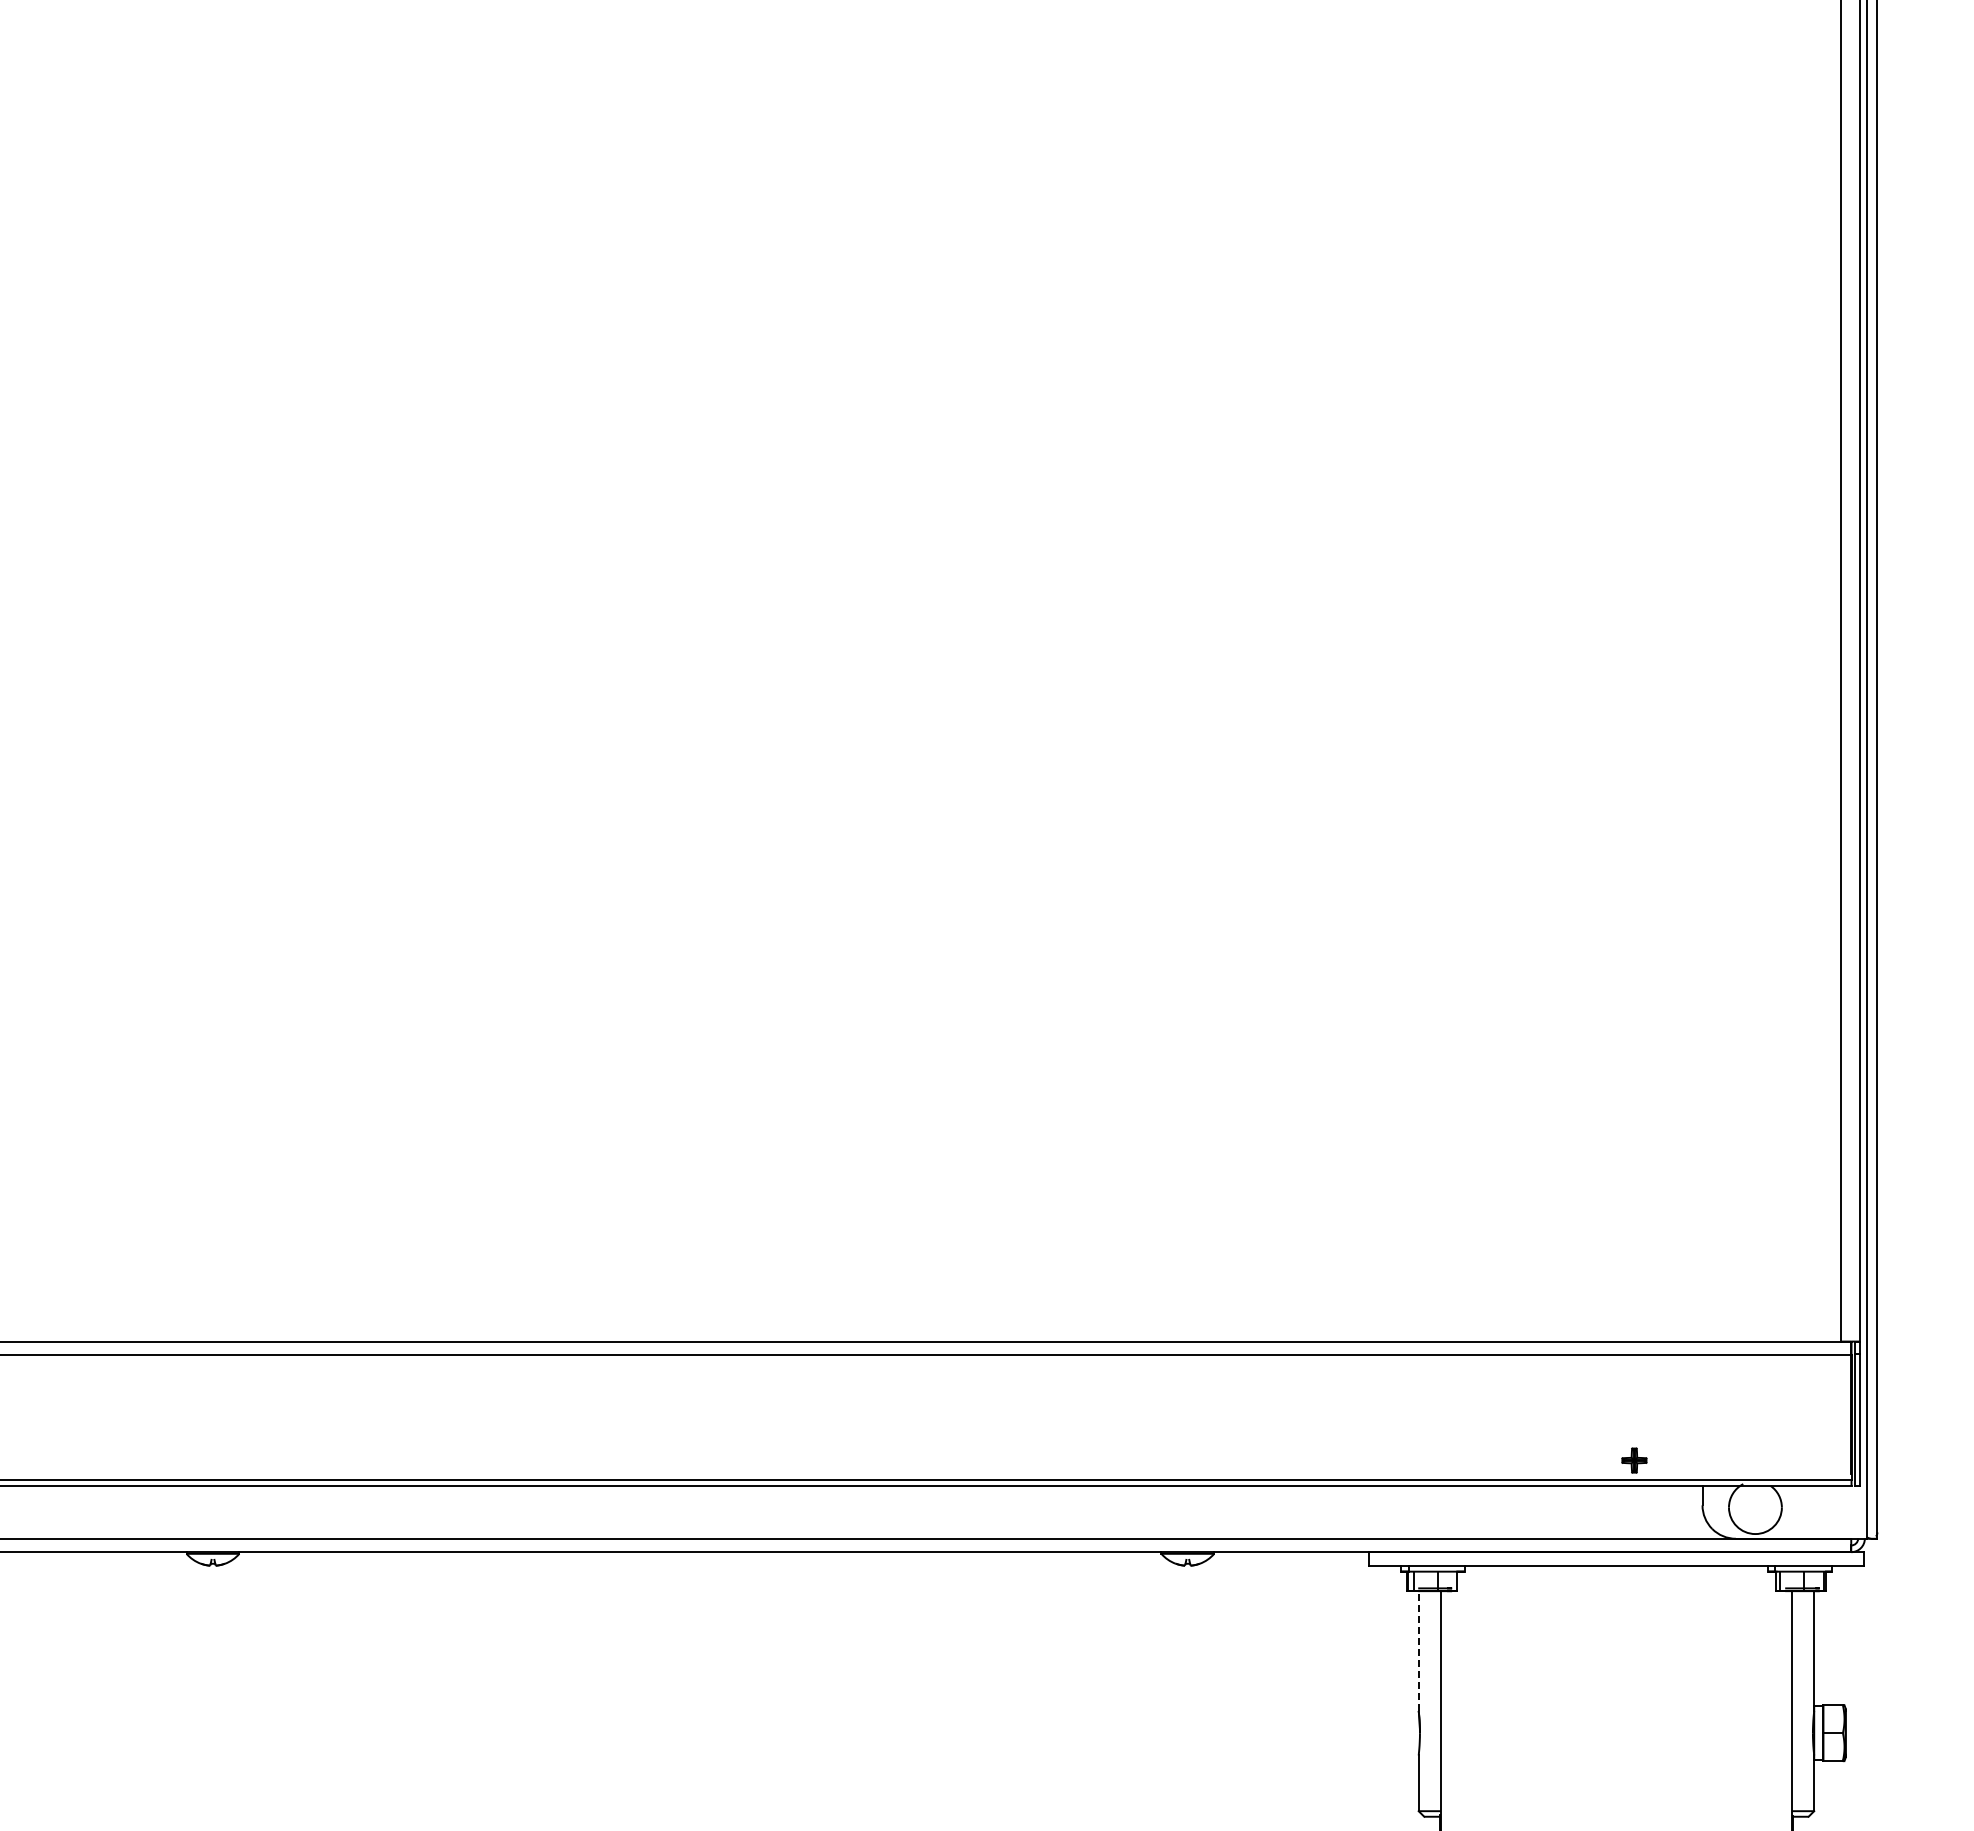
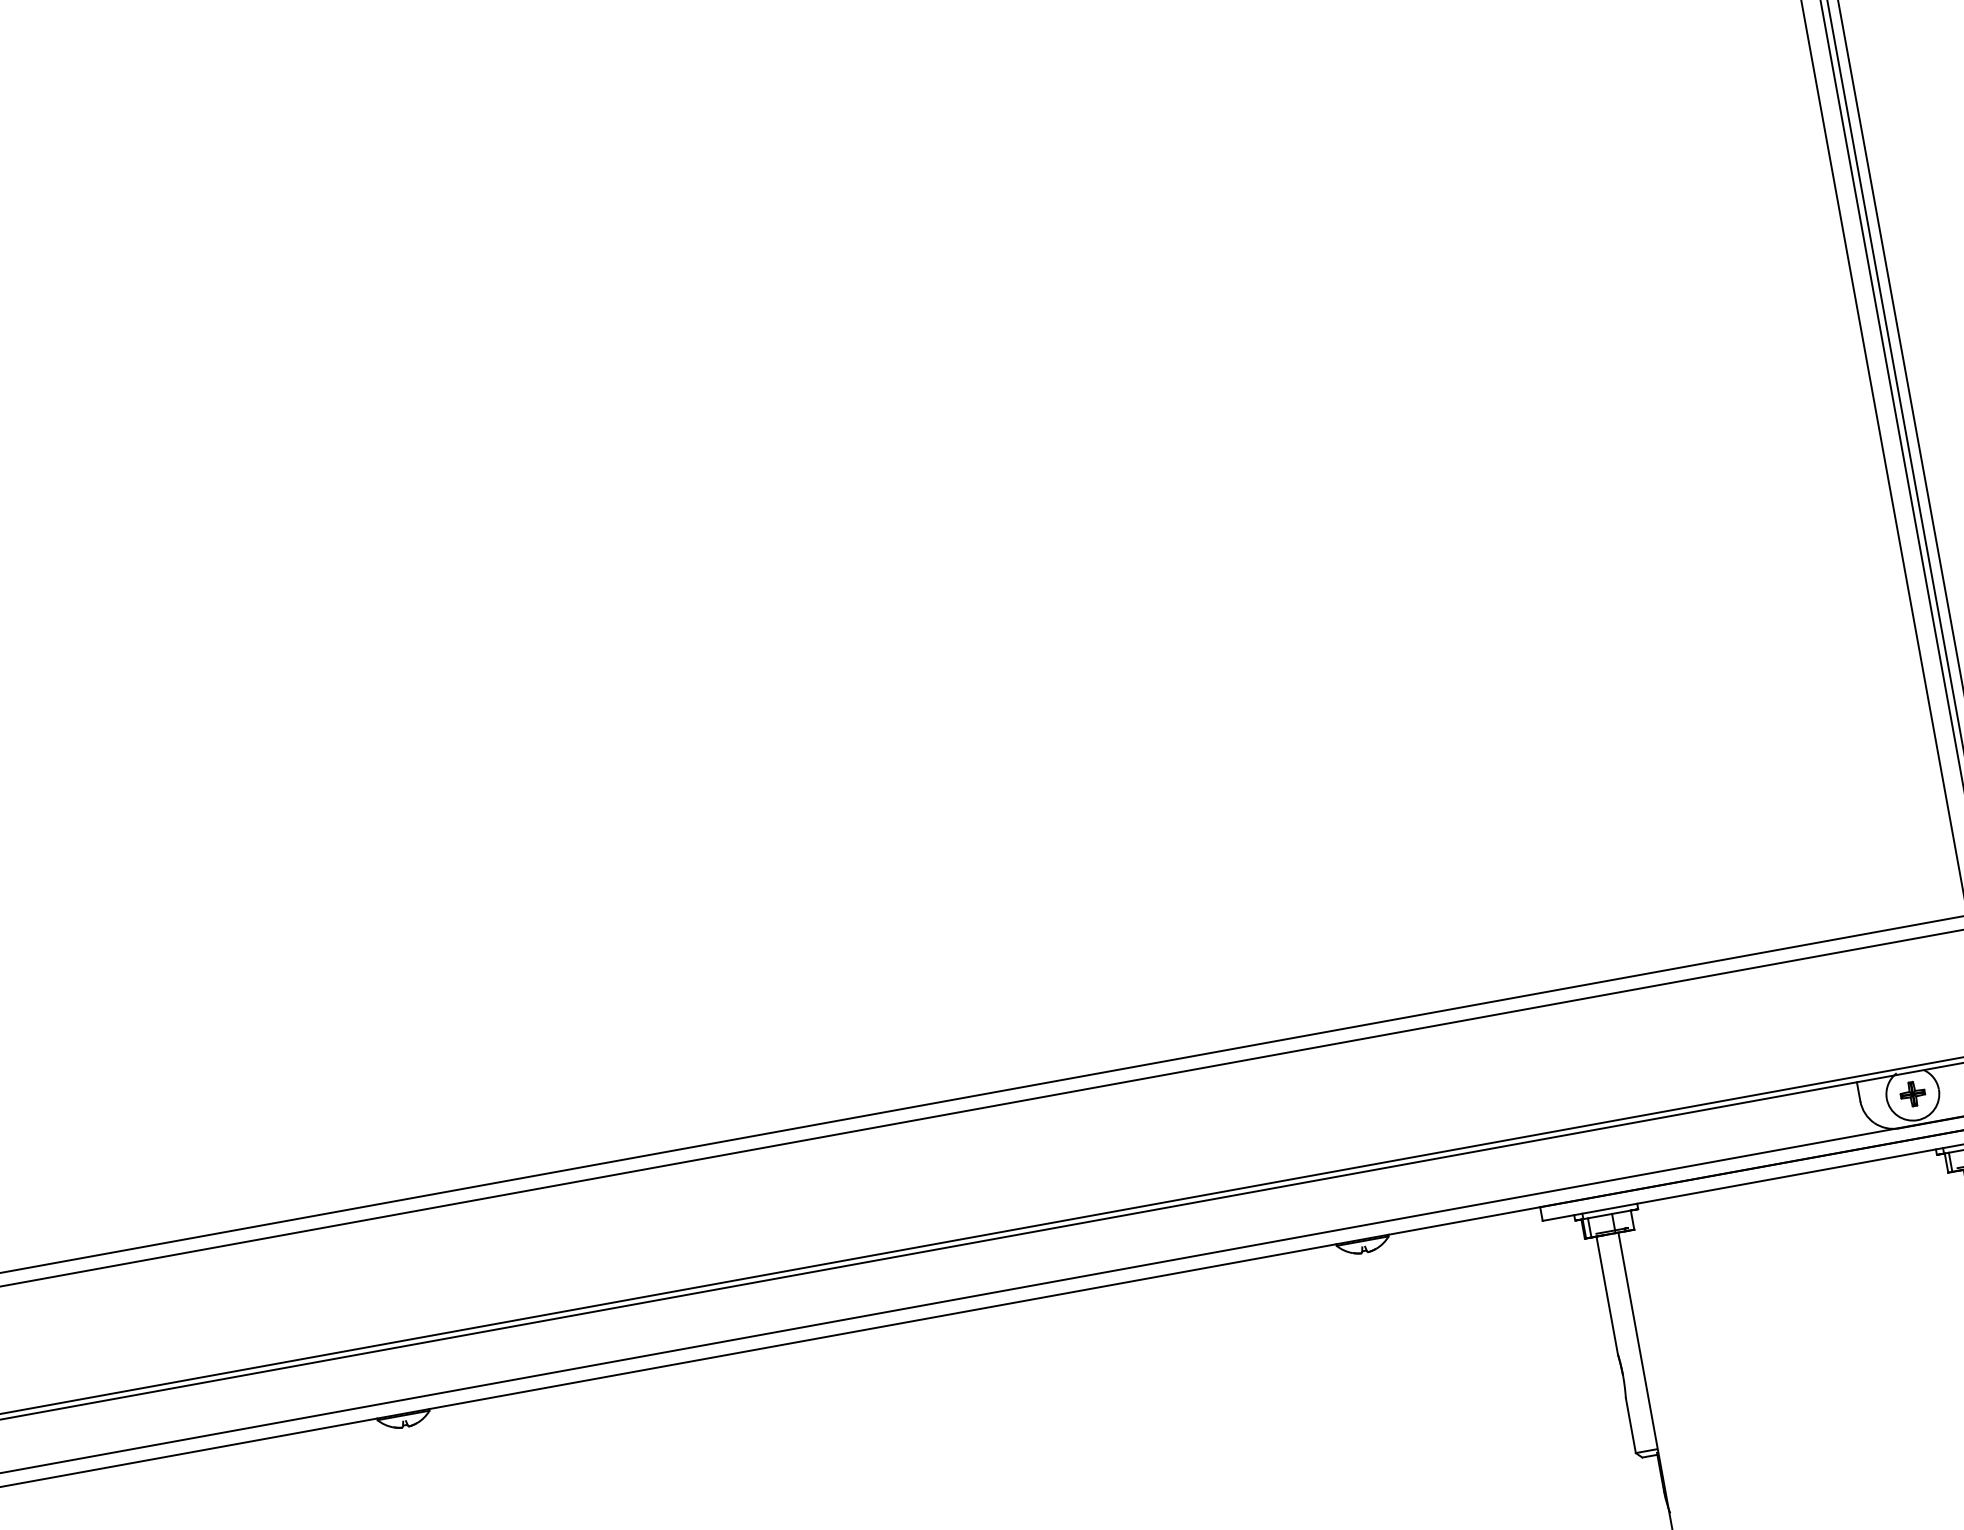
part: (1634, 1460) -> (1912, 1094), moved
line: (1418, 1651) -> (1607, 1296), dashed -> solid

